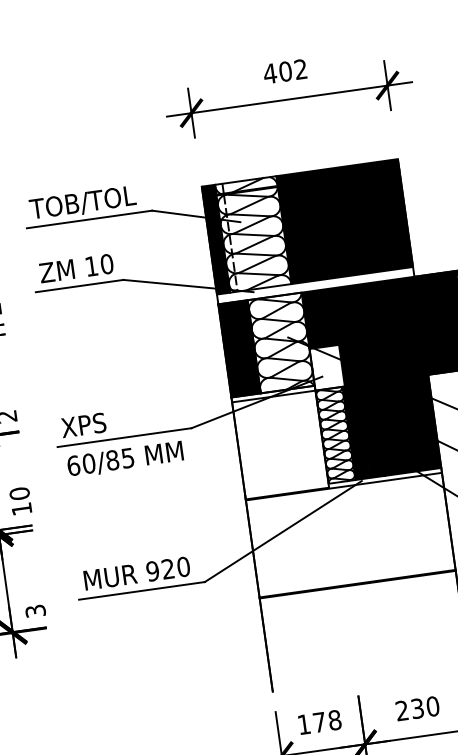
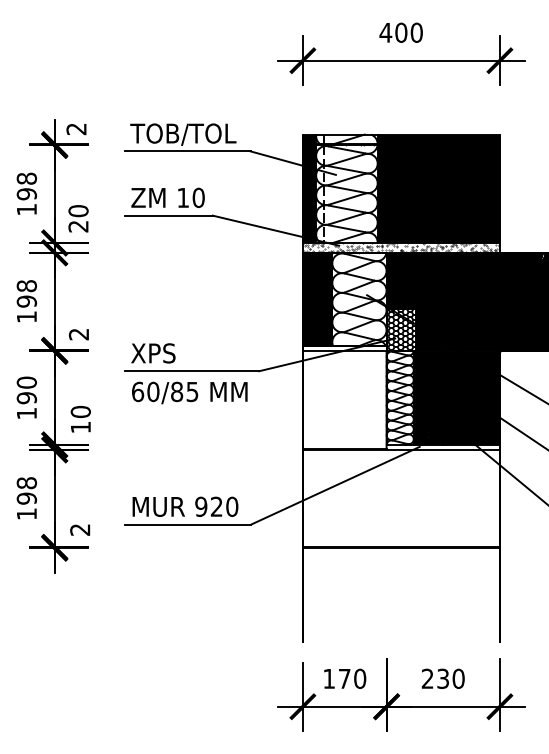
text: (300, 69) -> (416, 32), 402 -> 400
hatch: (307, 236) -> (400, 198), added
hatch: (327, 367) -> (401, 330), added
text: (35, 610) -> (80, 529), 3 -> 2
text: (335, 719) -> (360, 678), 178 -> 170

